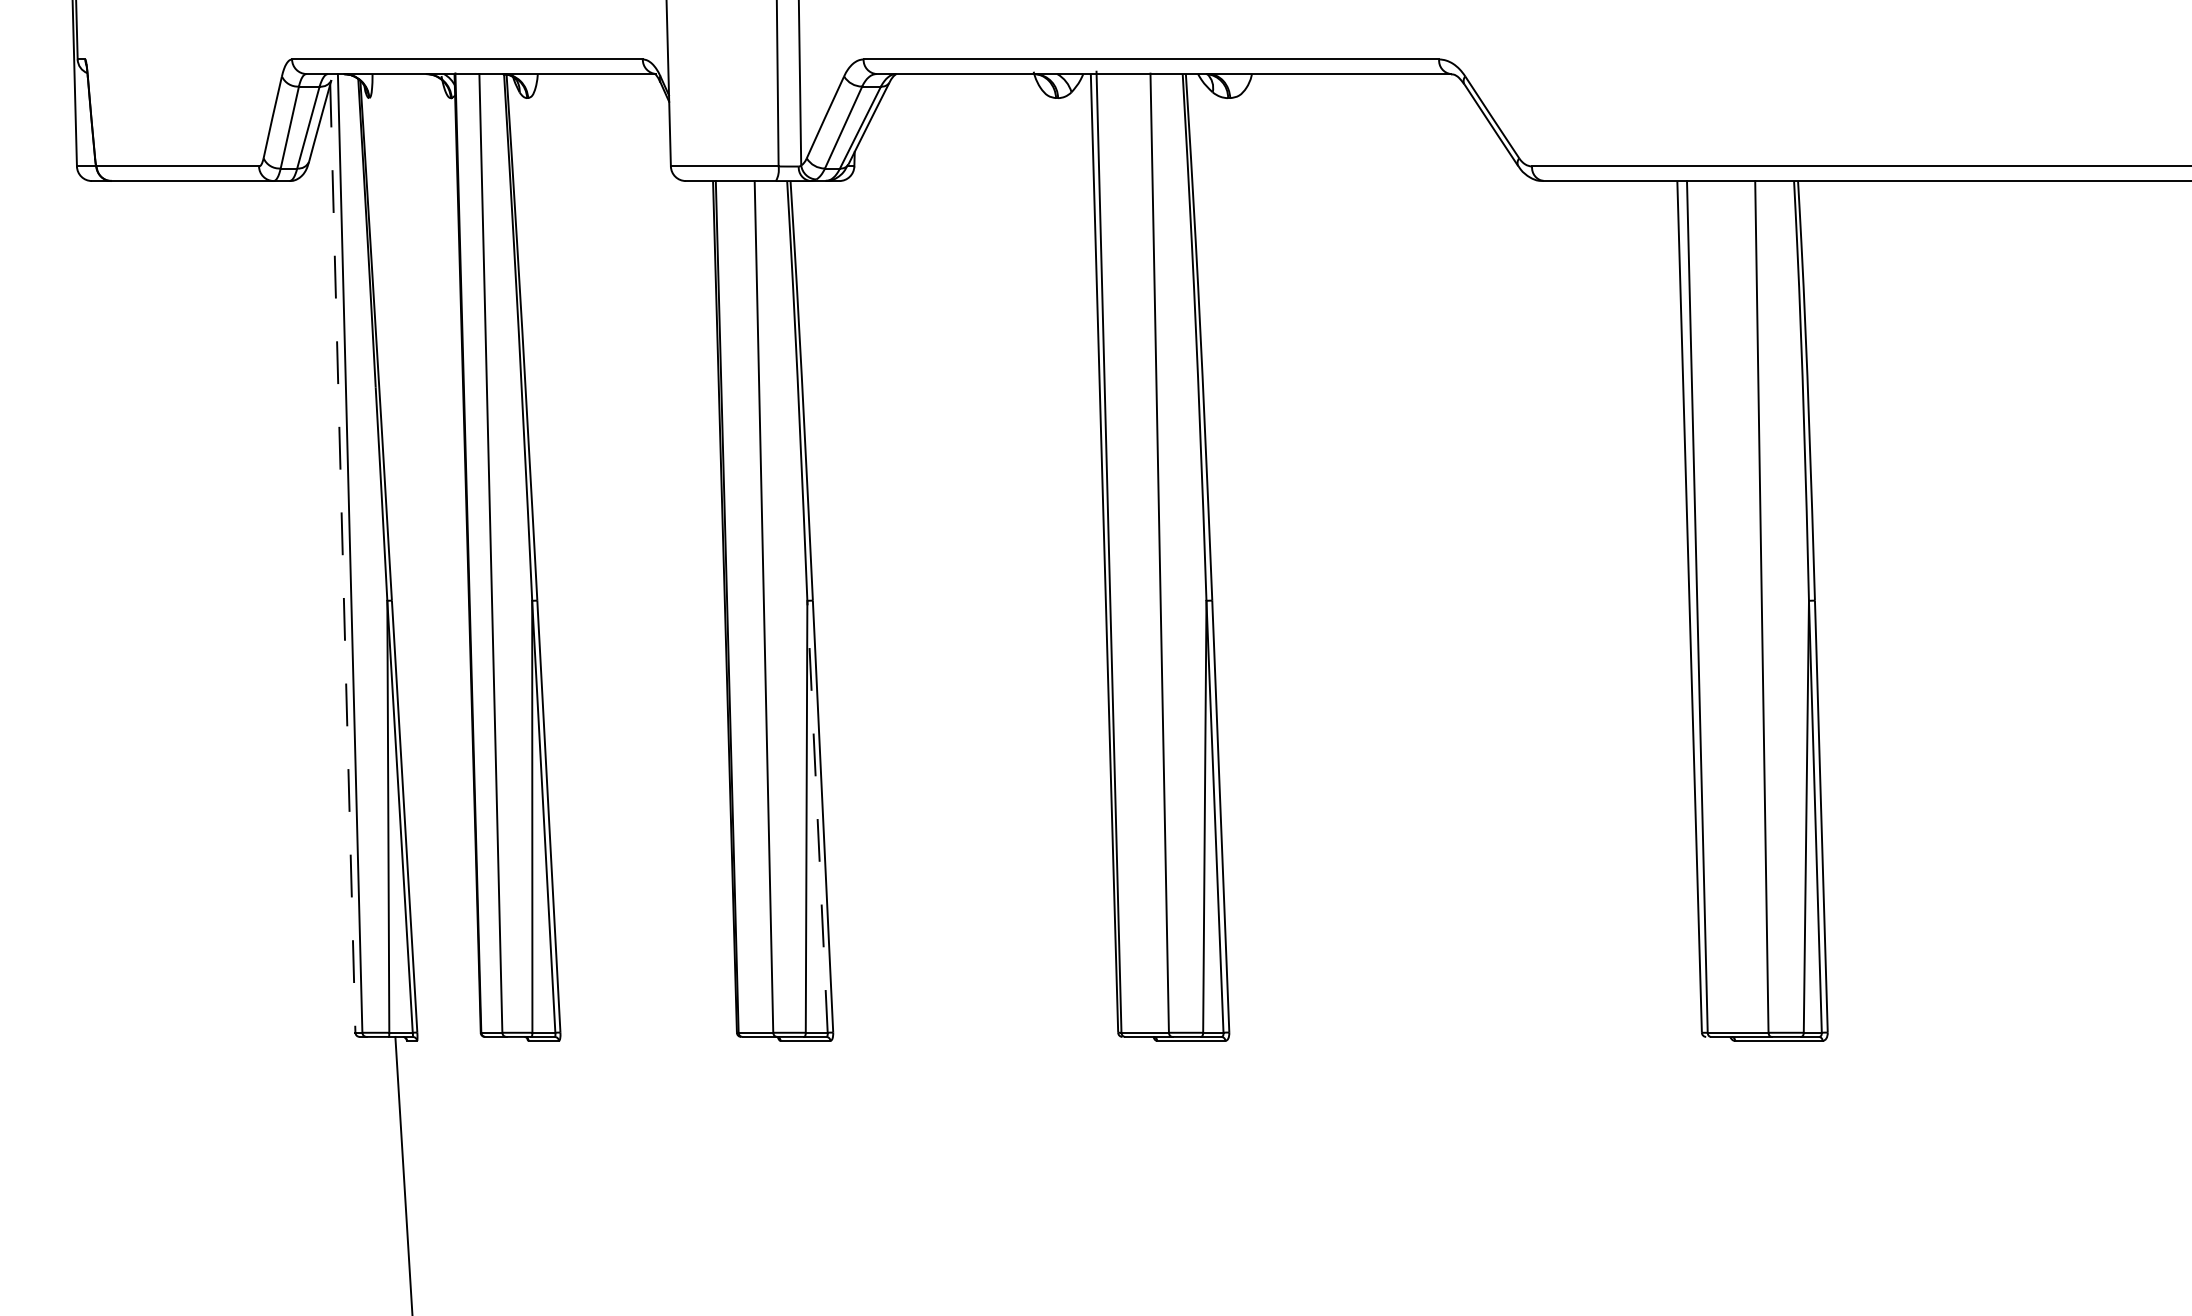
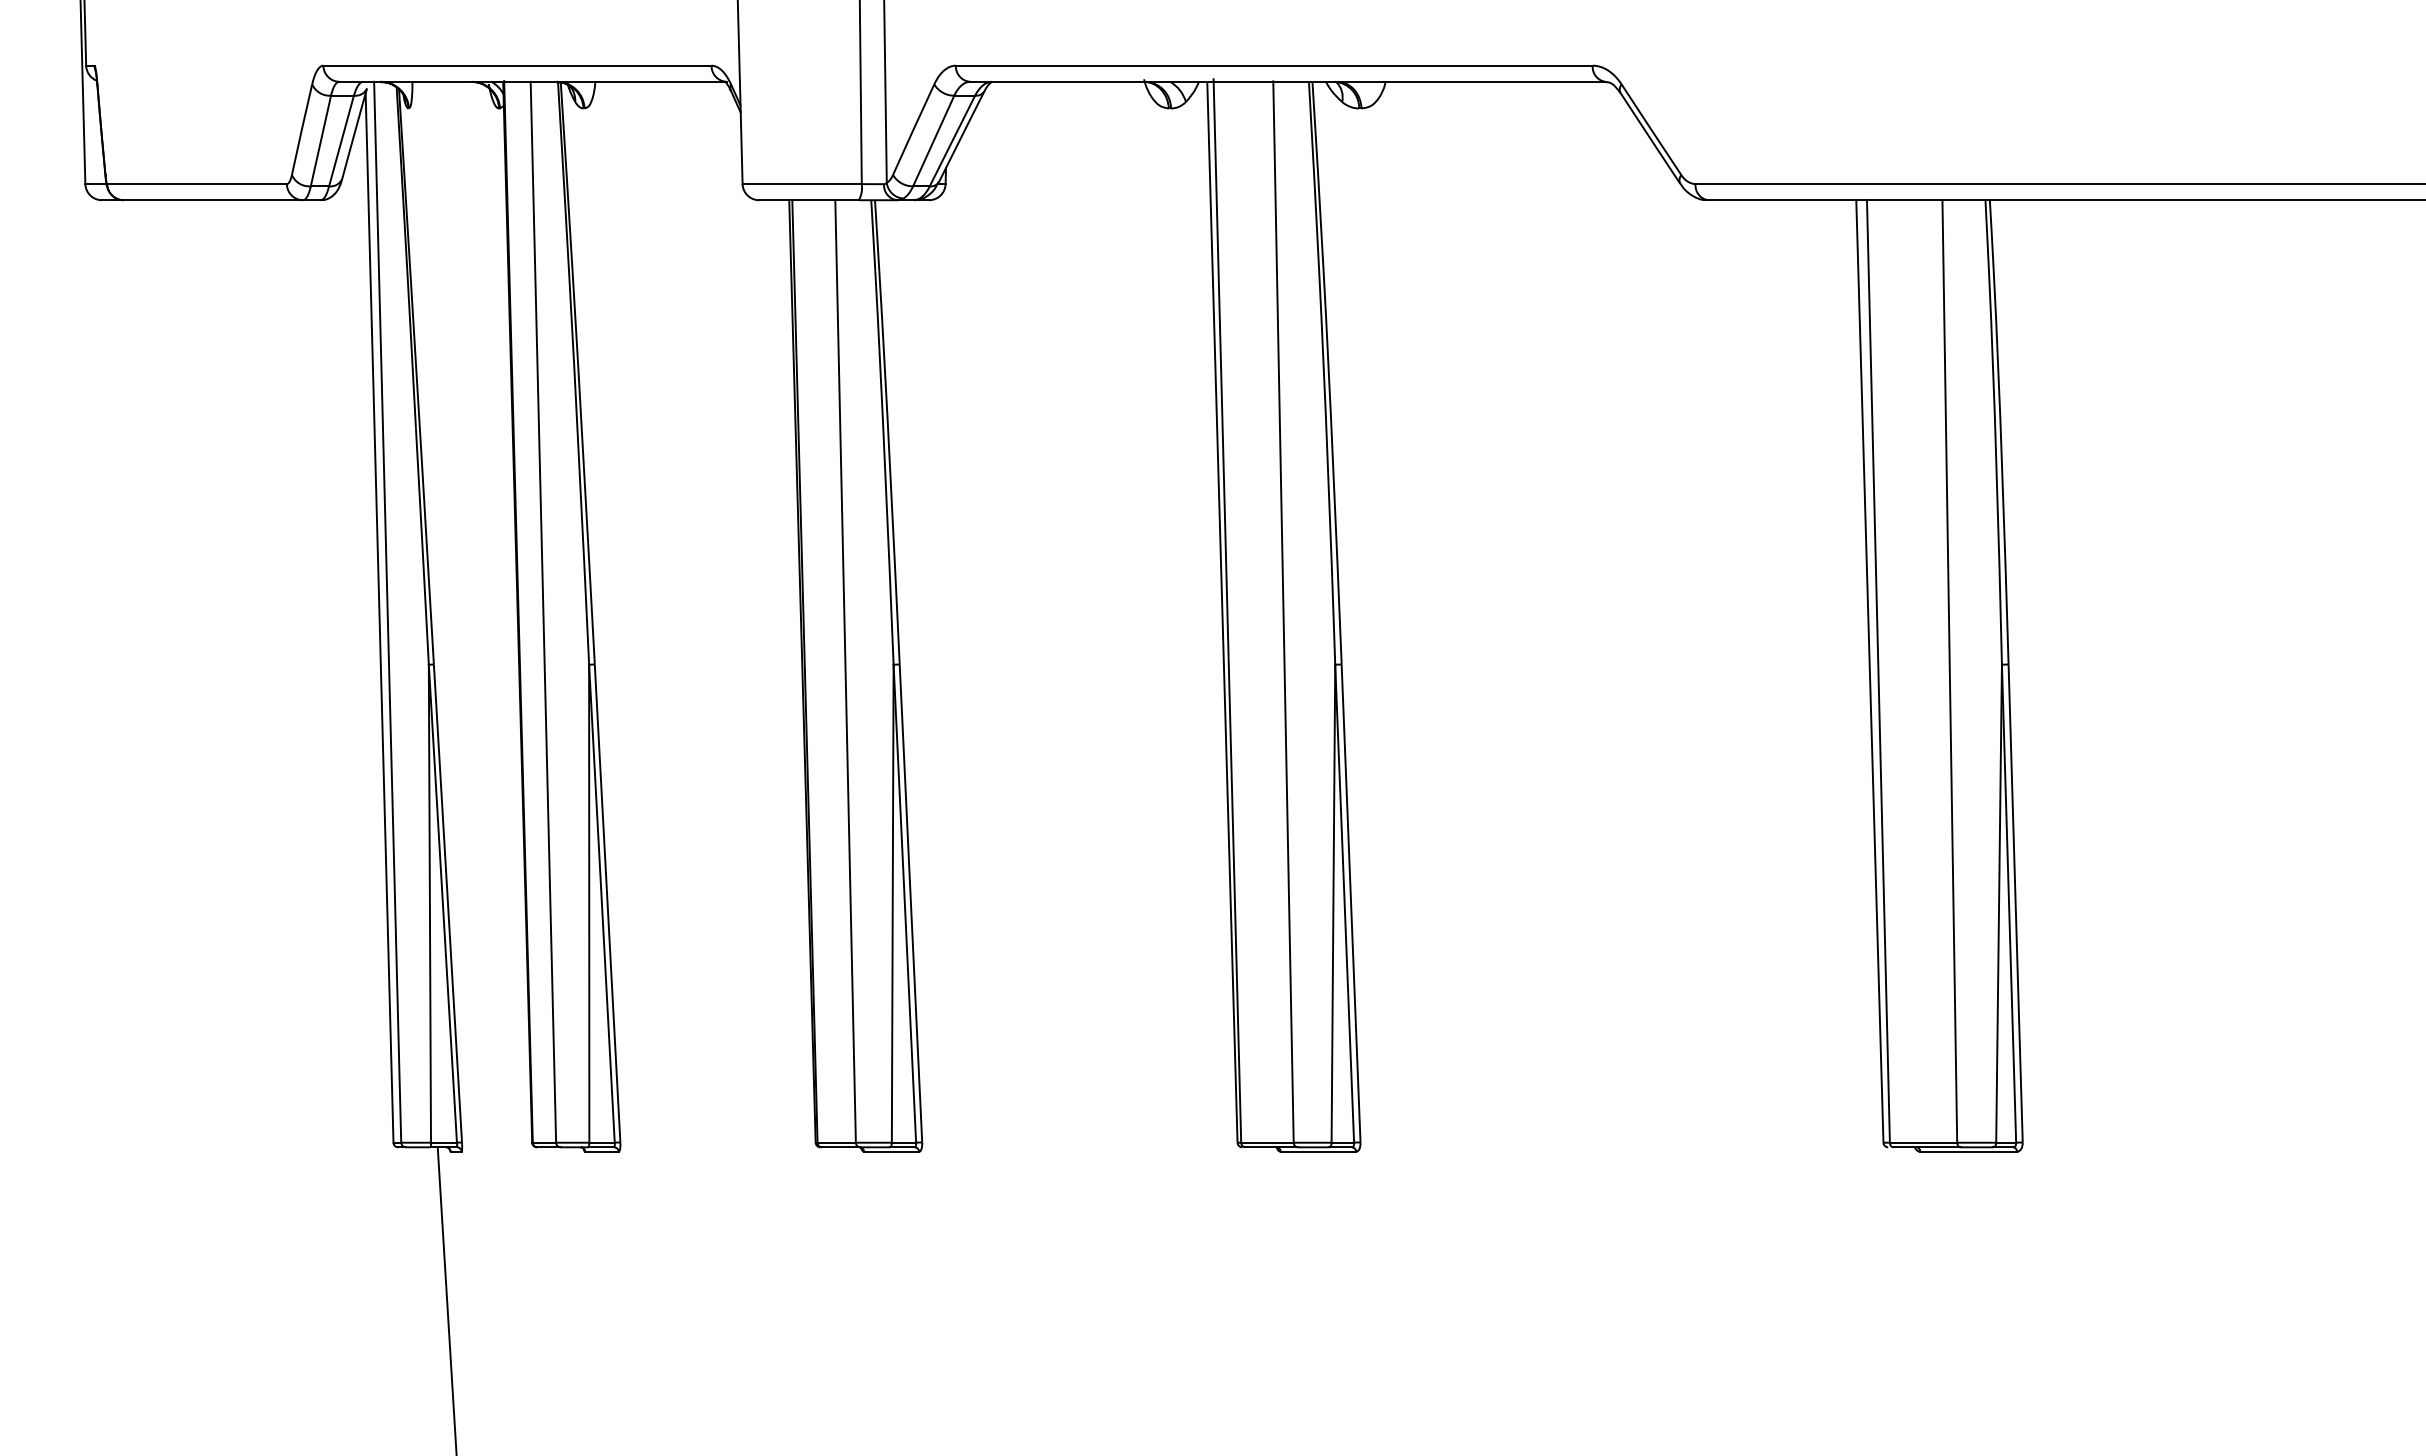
line: (342, 559) -> (379, 618), dashed -> solid
line: (817, 816) -> (904, 903), dashed -> solid

